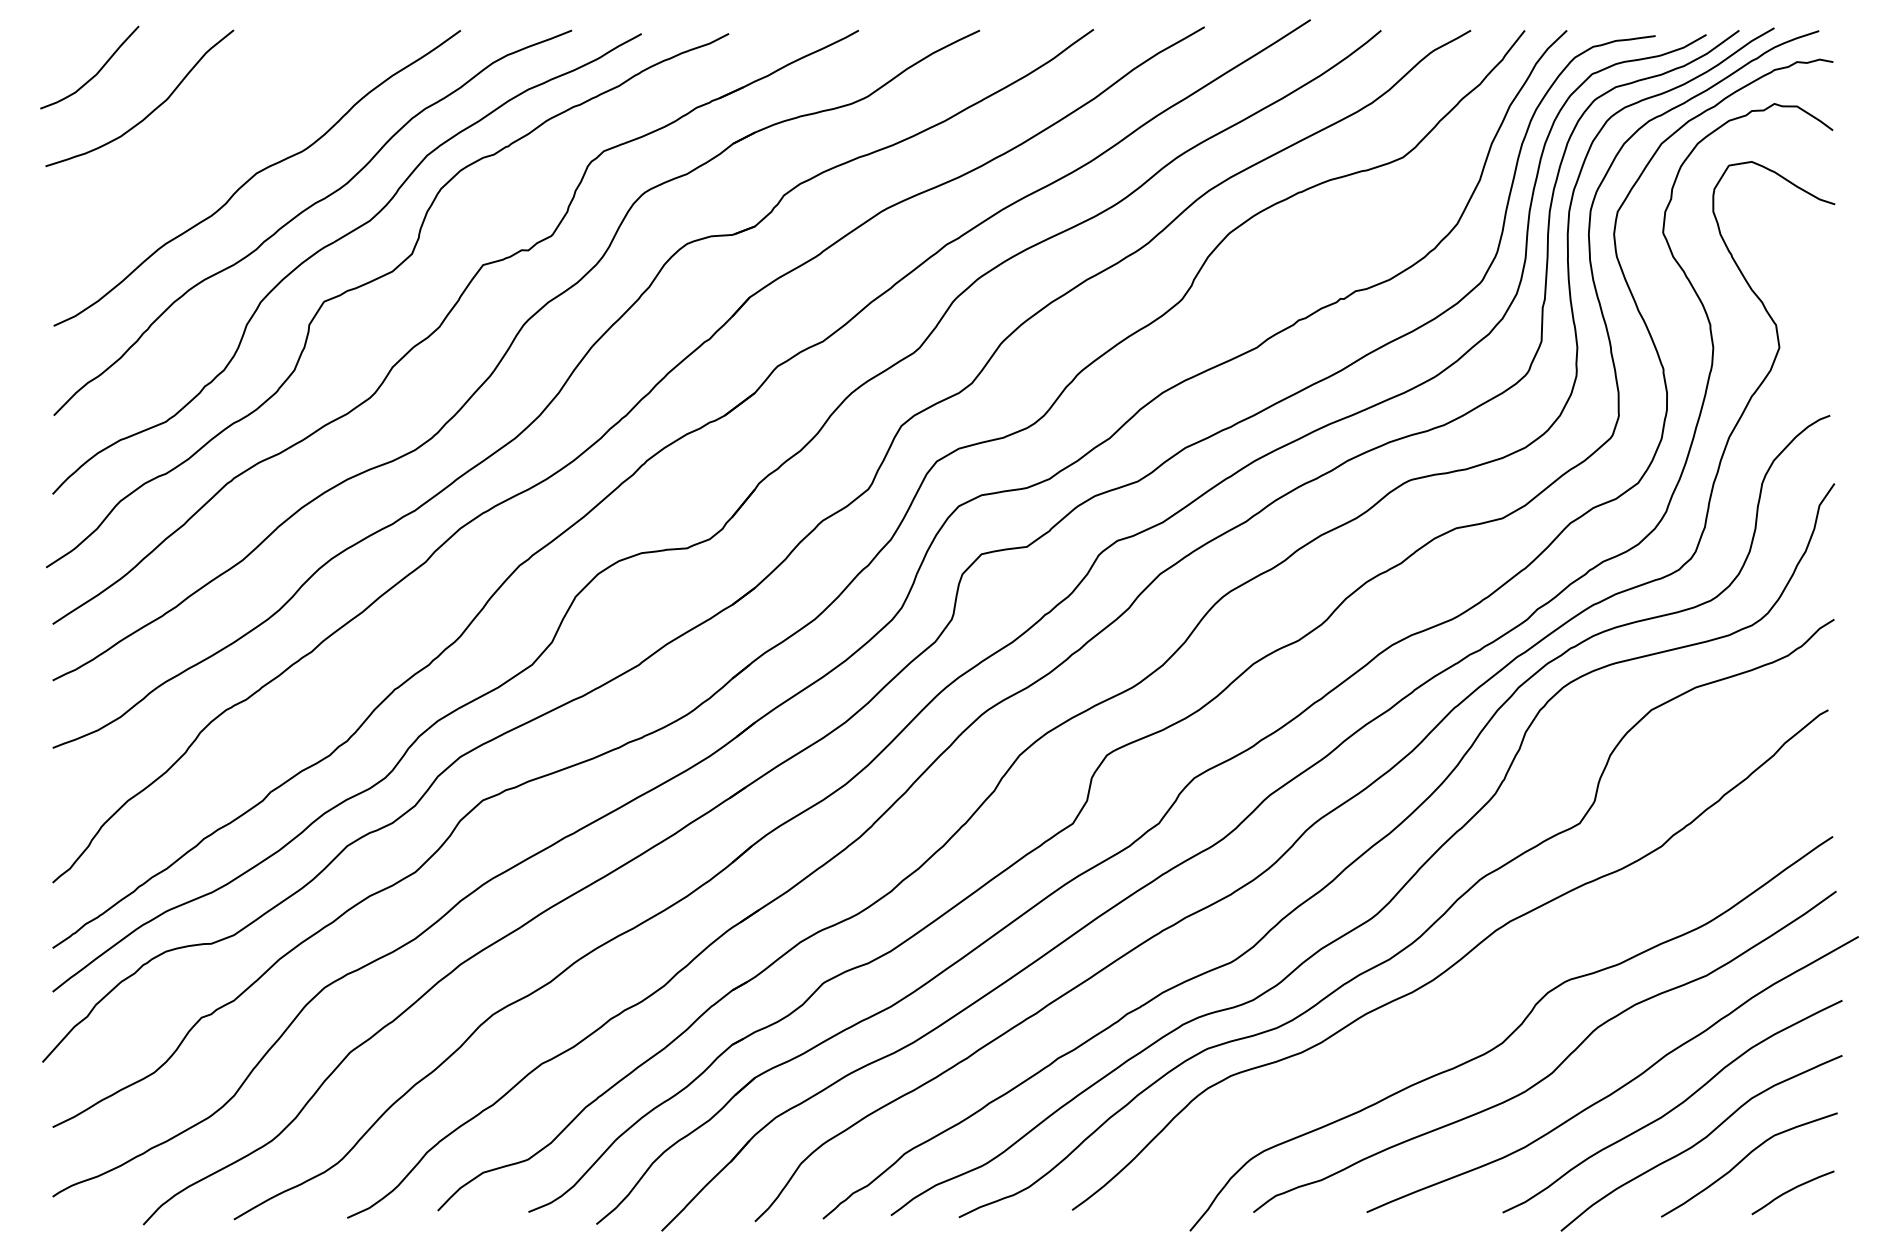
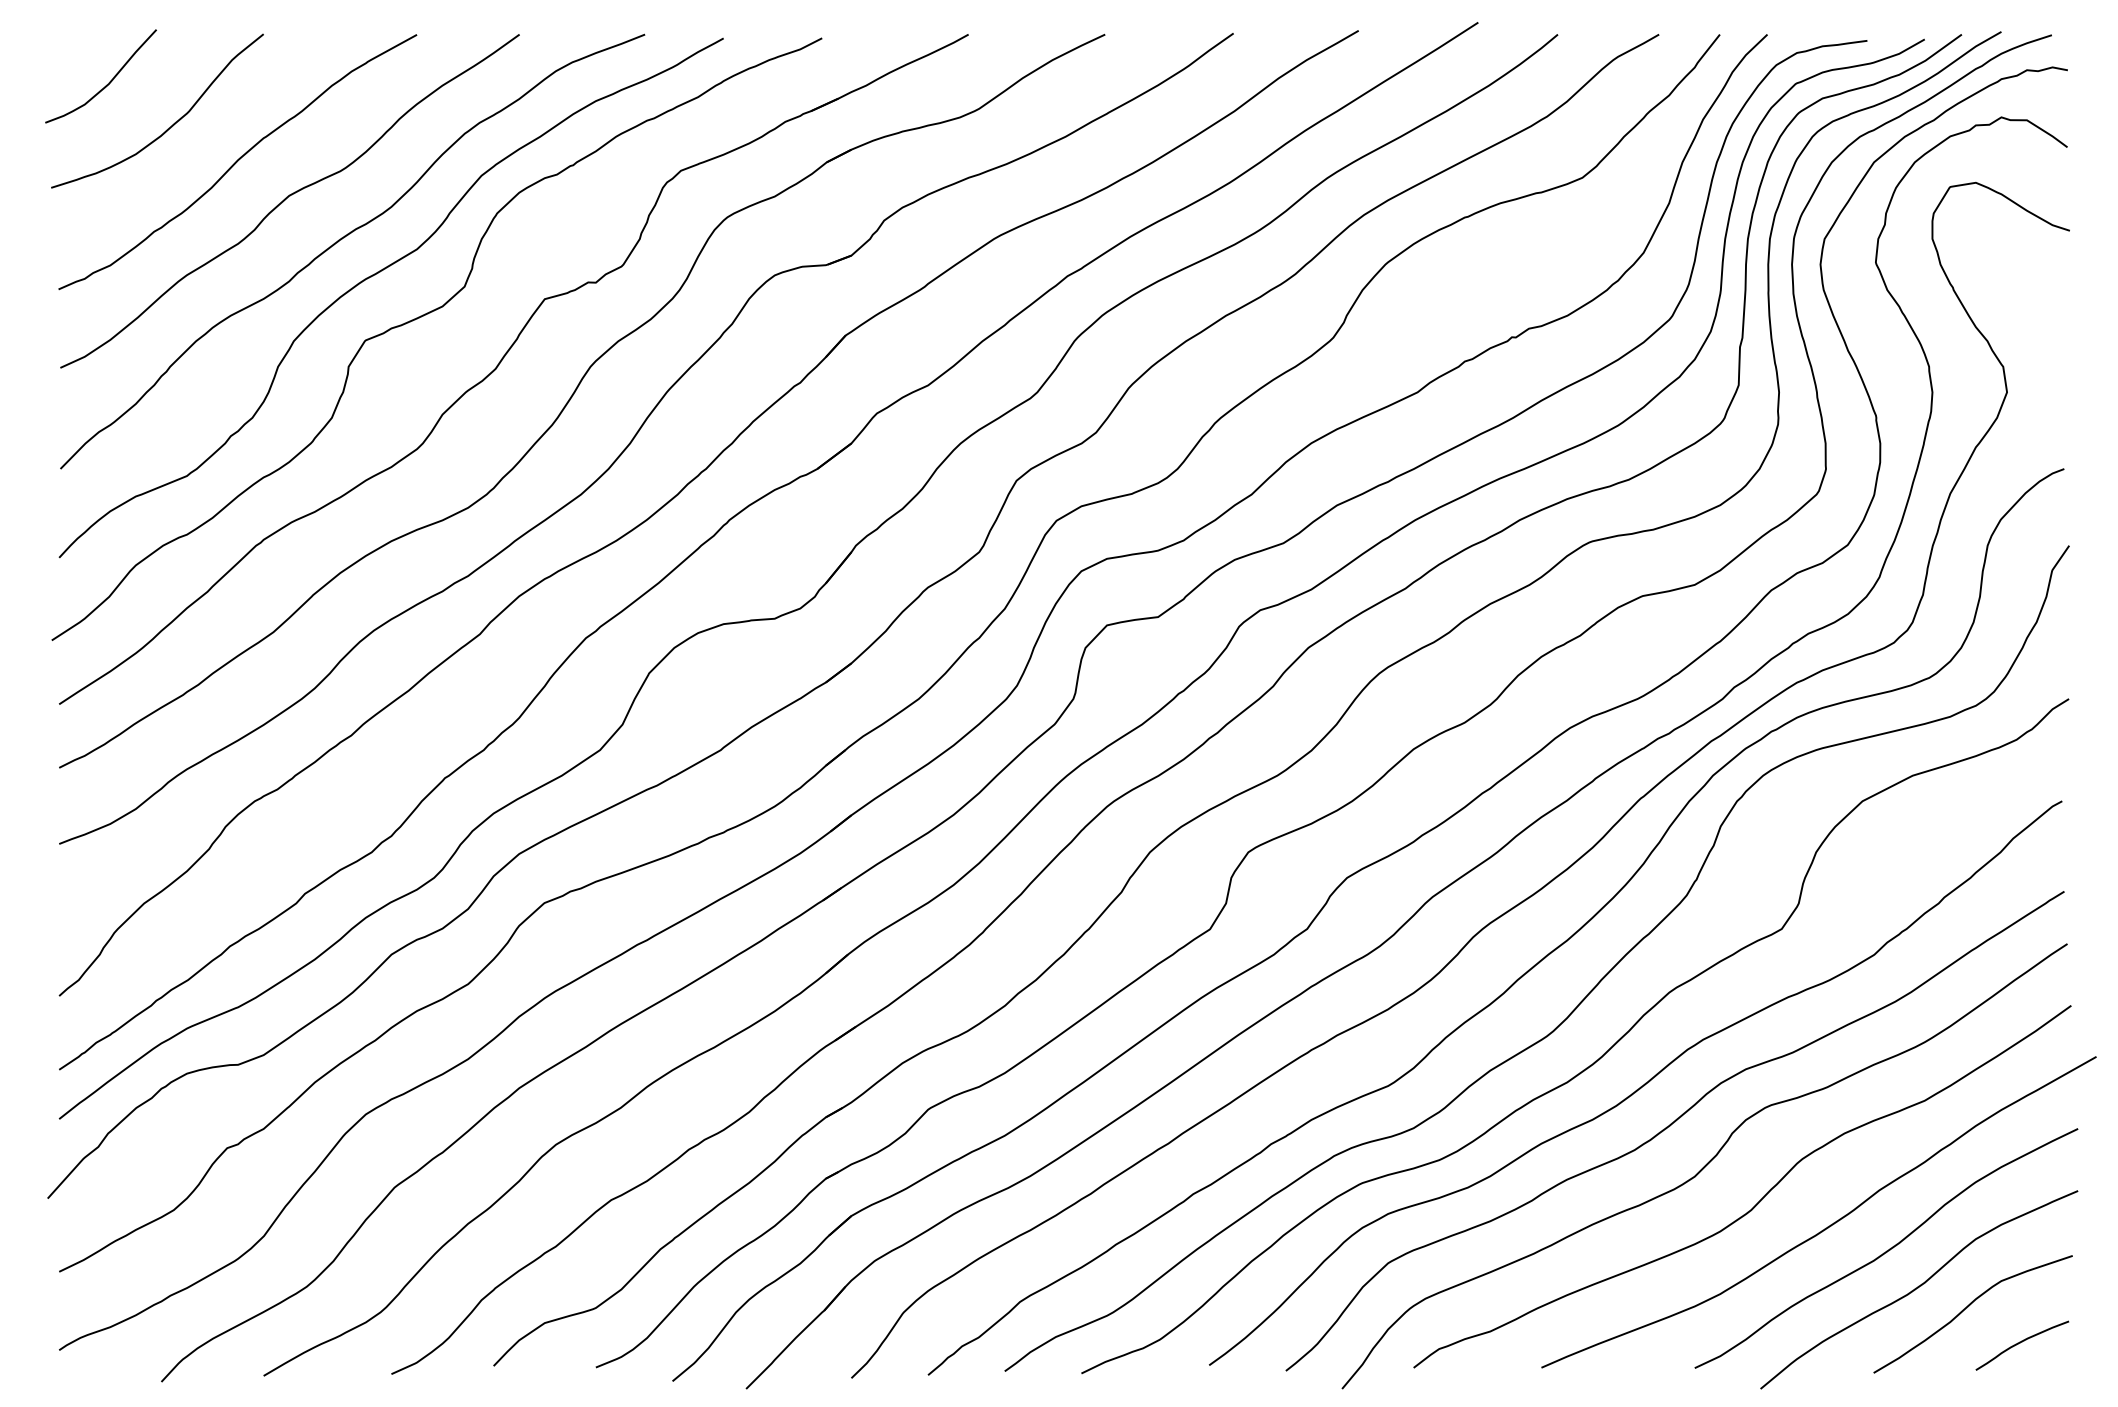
curve: (210, 143) -> (237, 162), added
curve: (1481, 998) -> (1670, 1126), added

